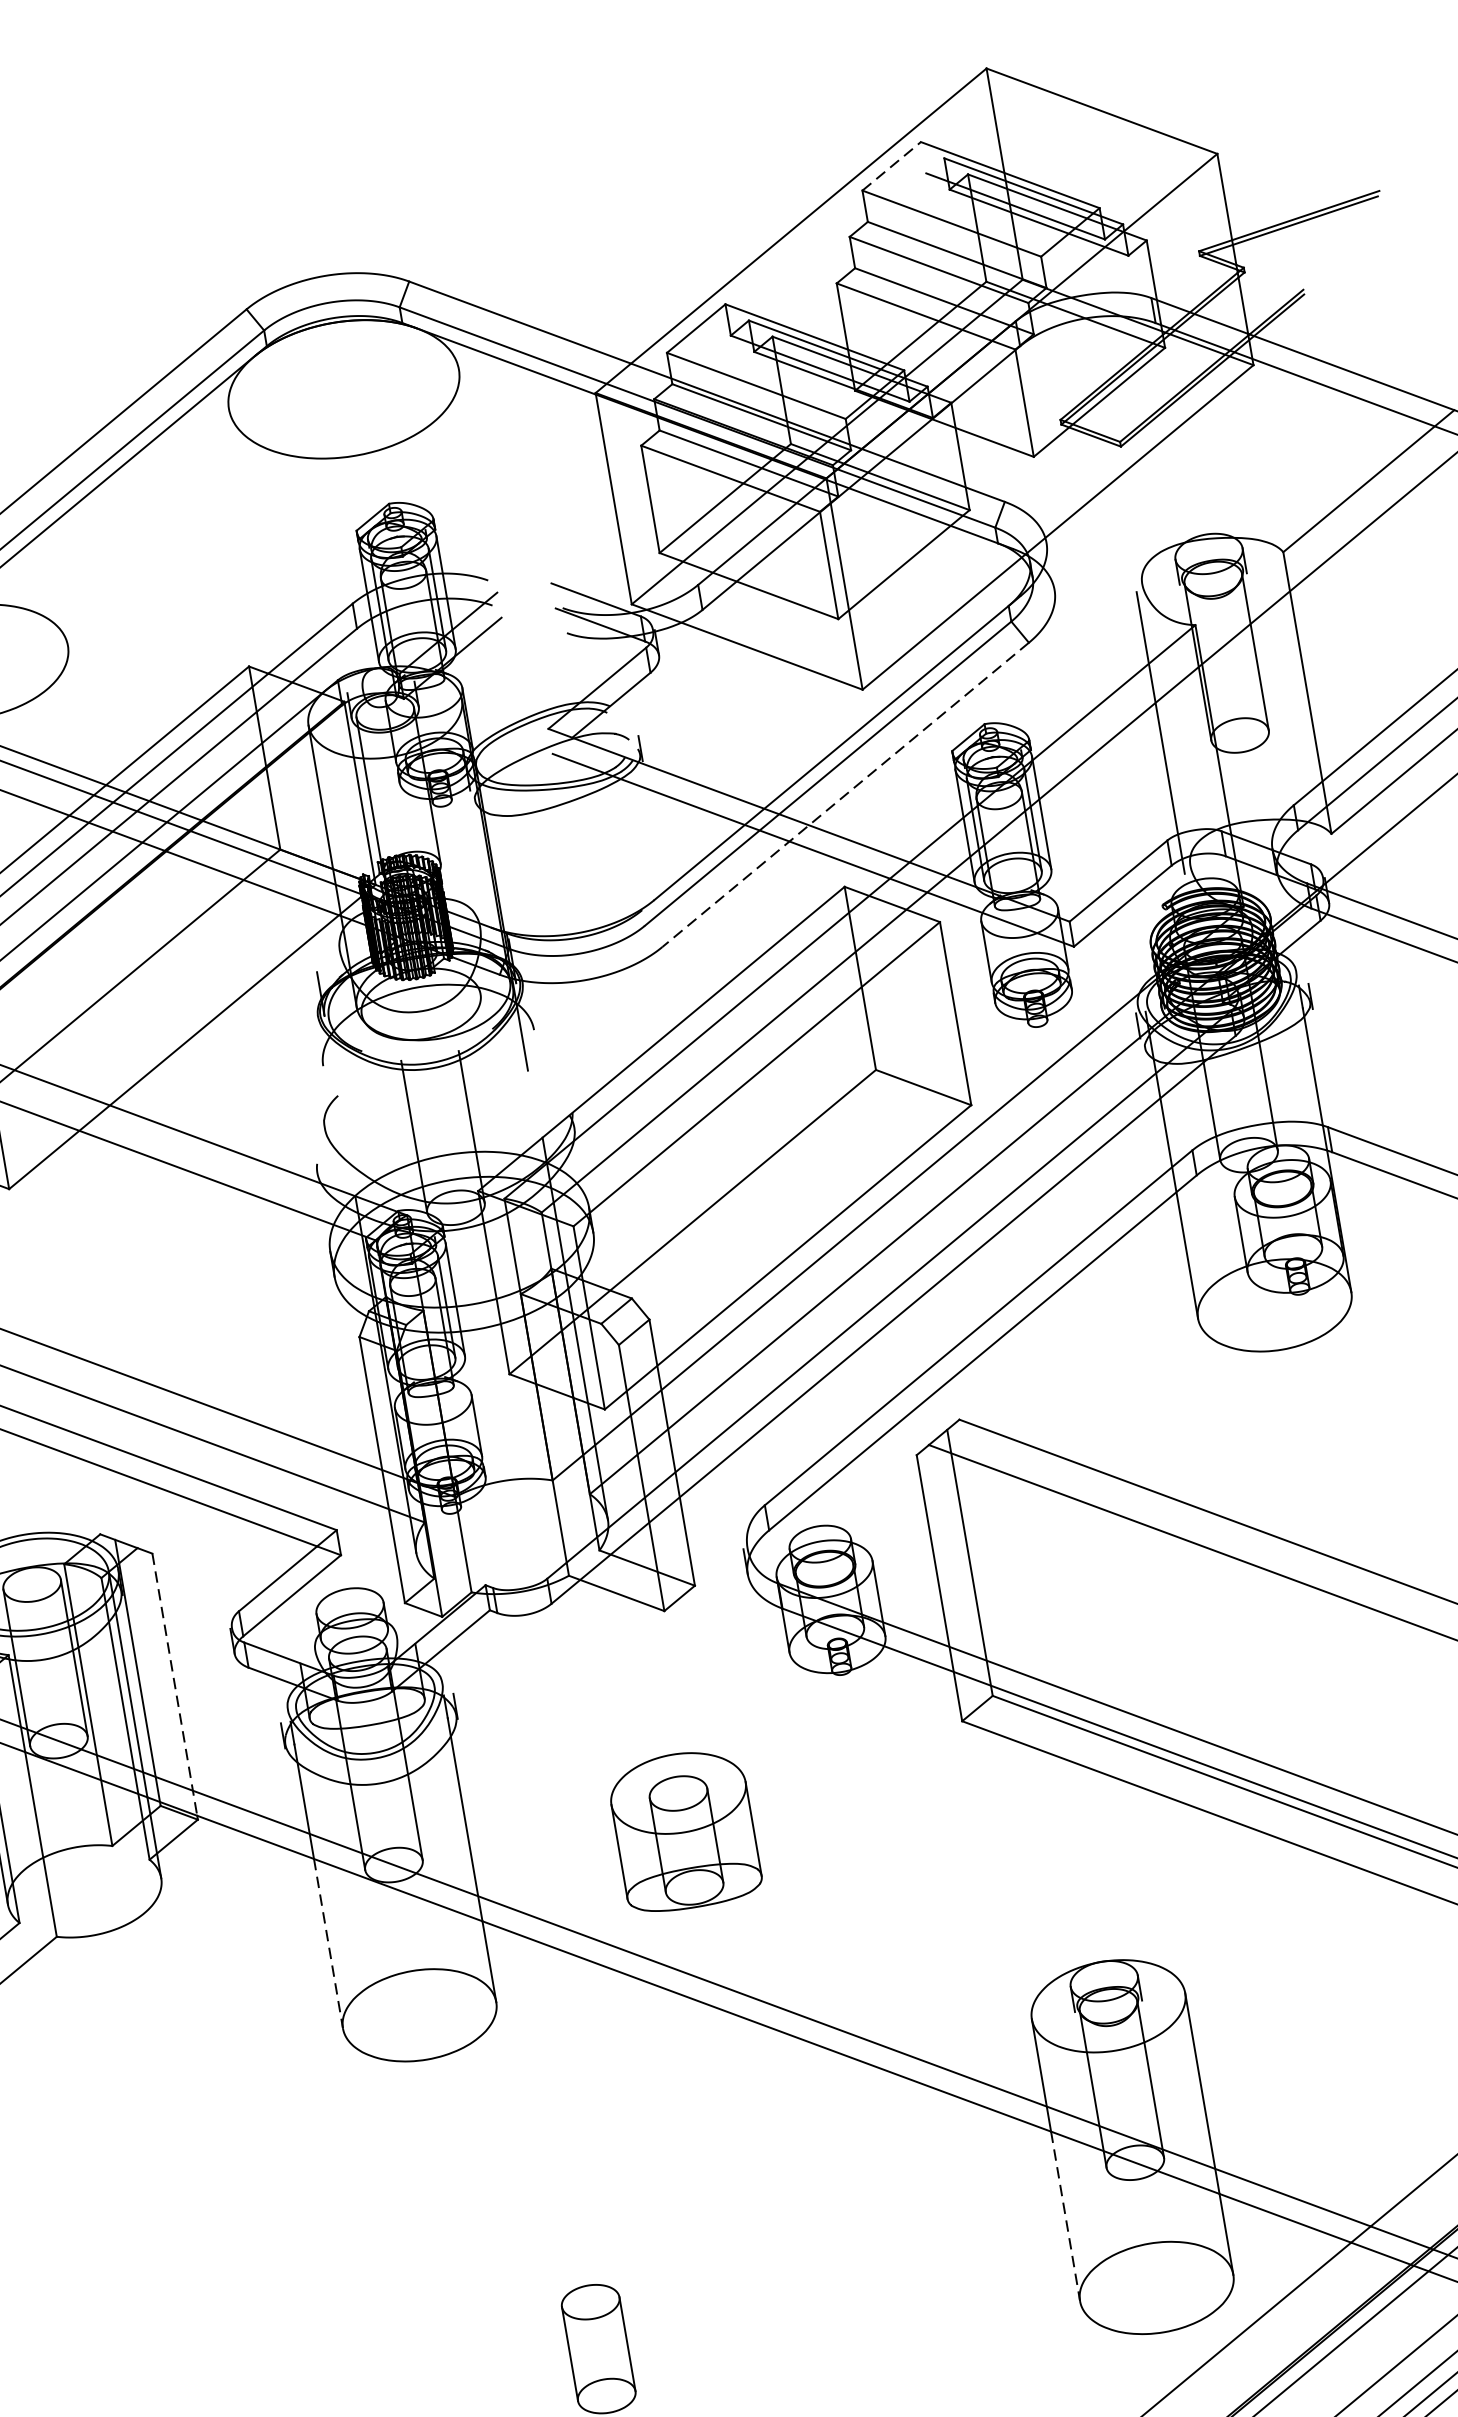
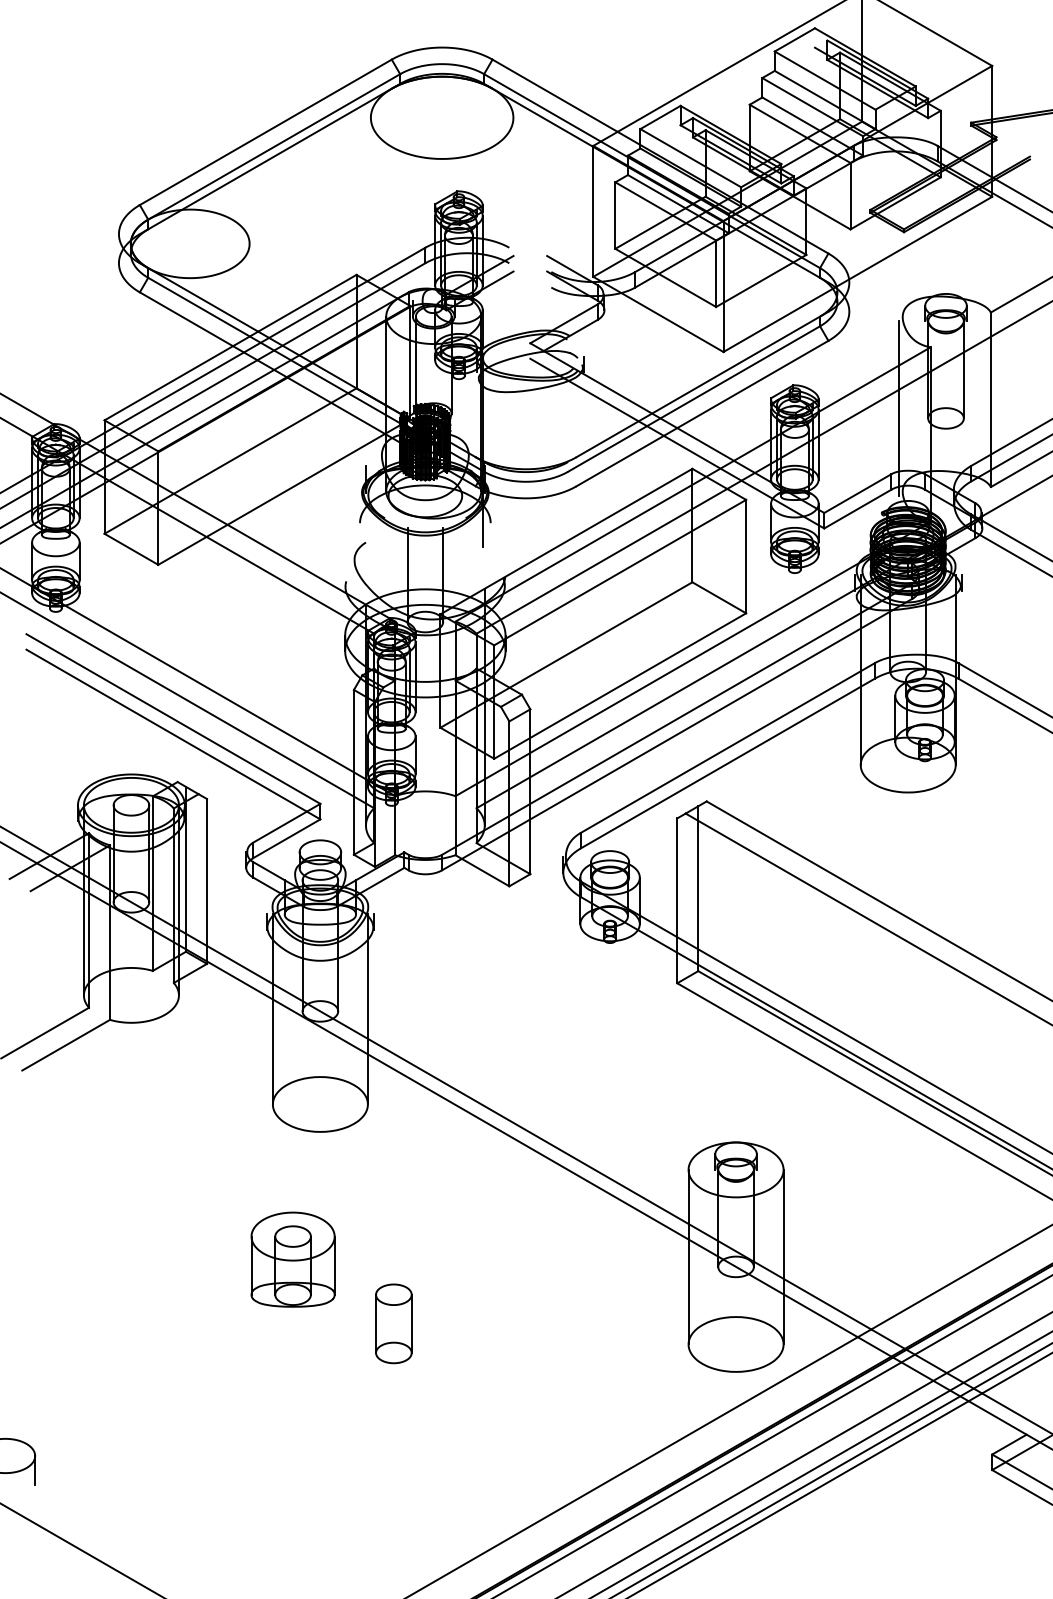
line: (892, 165) -> (795, 39), dashed -> solid
line: (845, 794) -> (702, 413), dashed -> solid
line: (175, 1684) -> (207, 880), dashed -> solid
part: (683, 1830) -> (292, 1259), moved
line: (327, 1943) -> (272, 1051), dashed -> solid
line: (1065, 2217) -> (688, 1292), dashed -> solid

